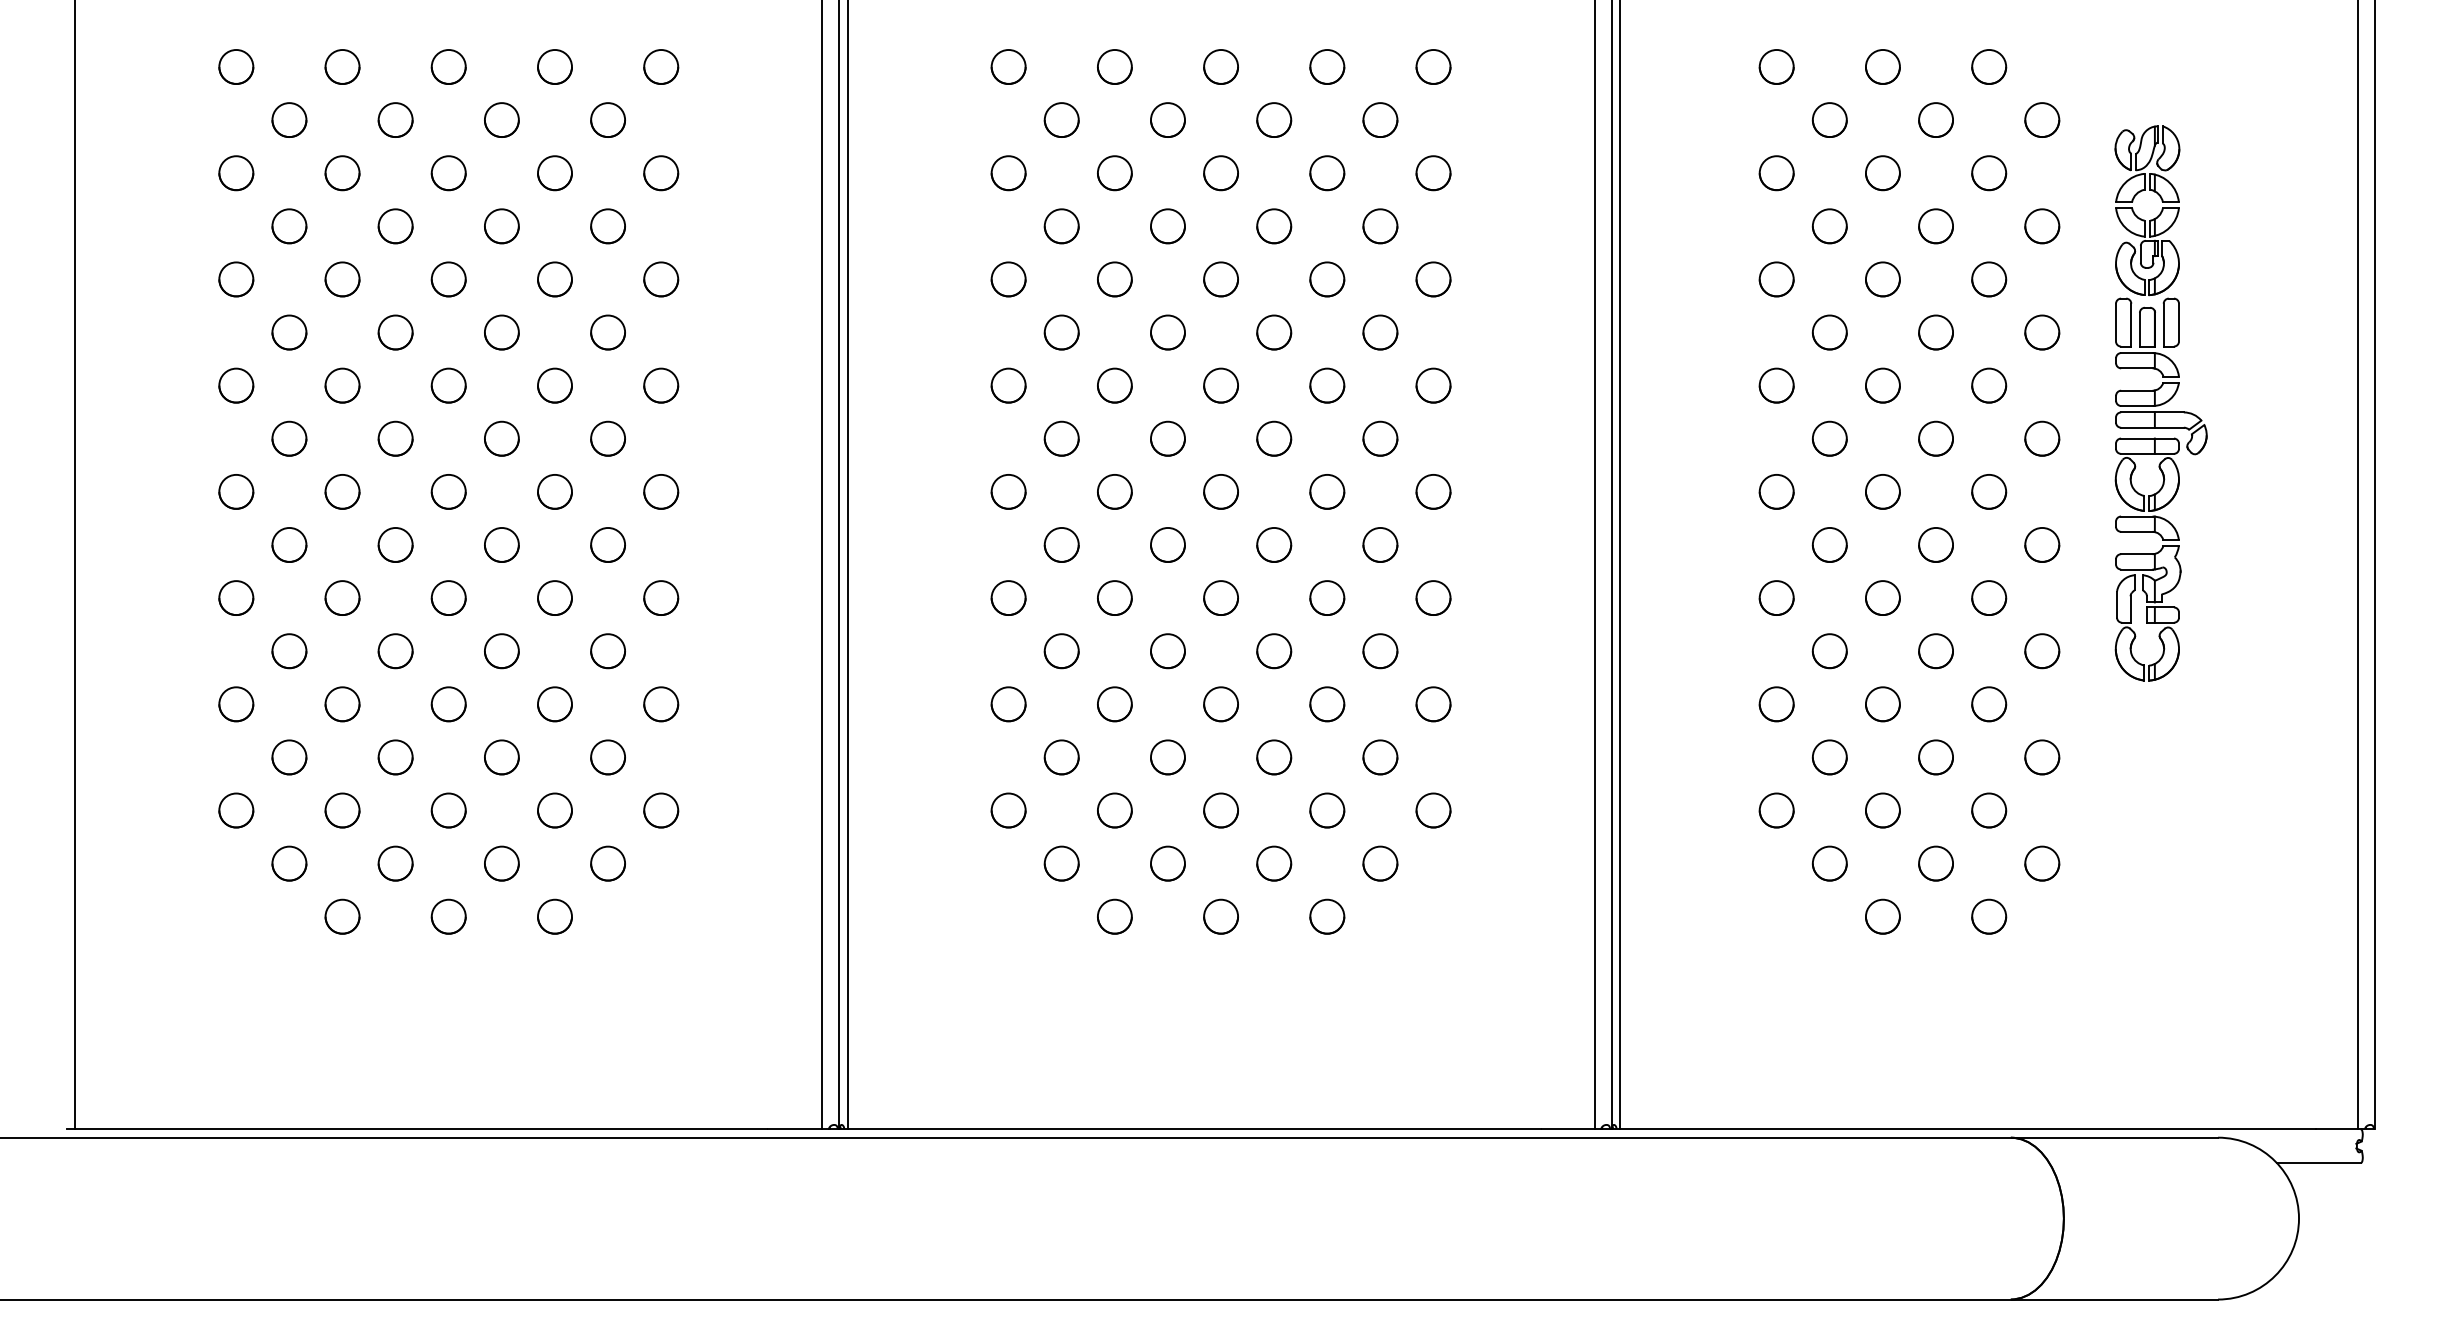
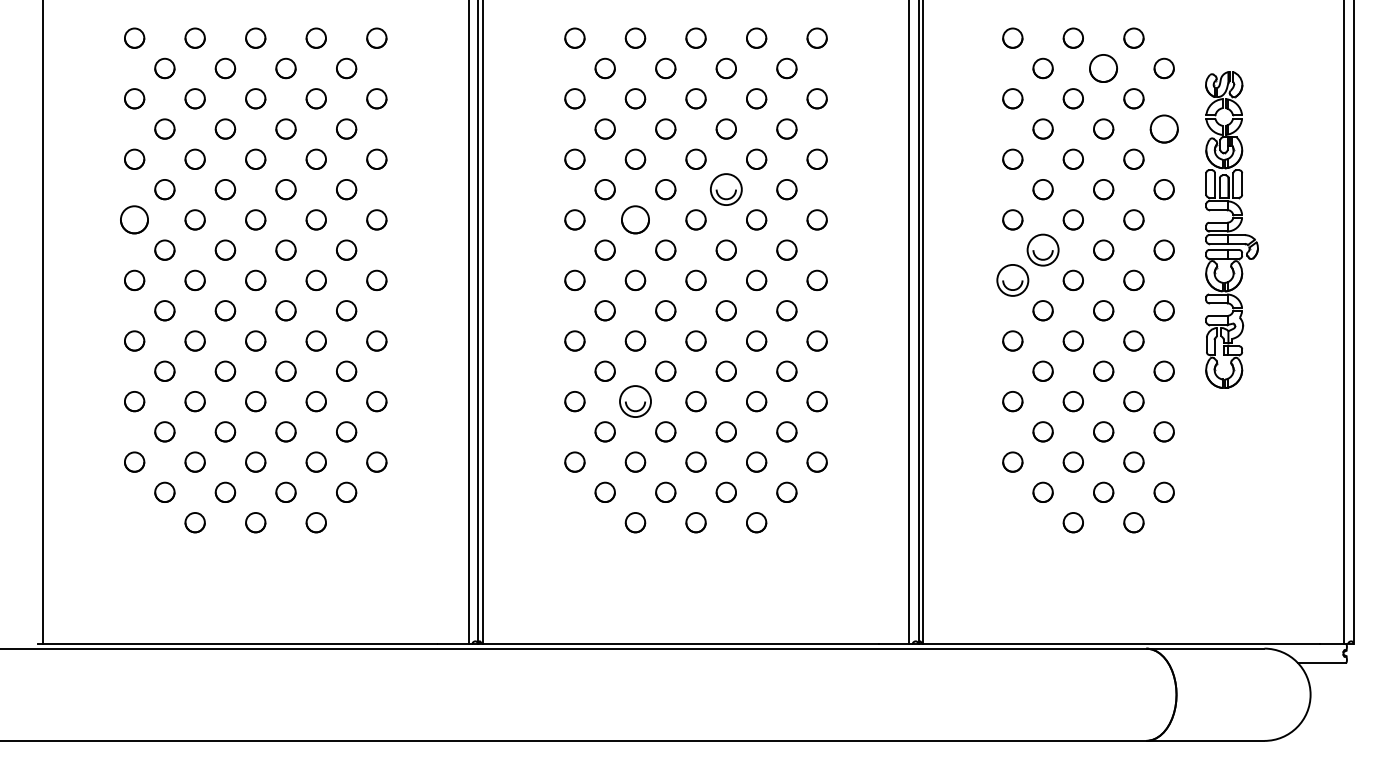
part: (1935, 120) -> (1103, 68), size x1.4
circle: (2040, 225) -> (1163, 128), size x1.4
circle: (1274, 332) -> (726, 189), size x1.6
circle: (236, 384) -> (134, 219), size x1.4
part: (1114, 384) -> (635, 219), size x1.4
circle: (1828, 437) -> (1042, 249), size x1.6
circle: (1776, 491) -> (1012, 280), size x1.6
circle: (1114, 704) -> (635, 401), size x1.6

